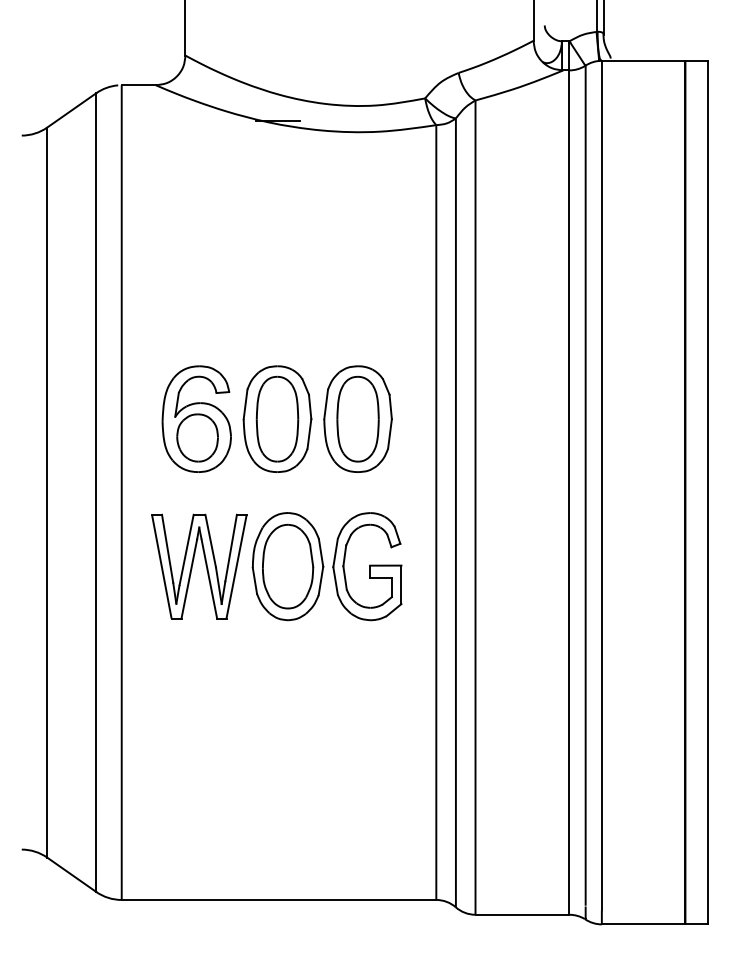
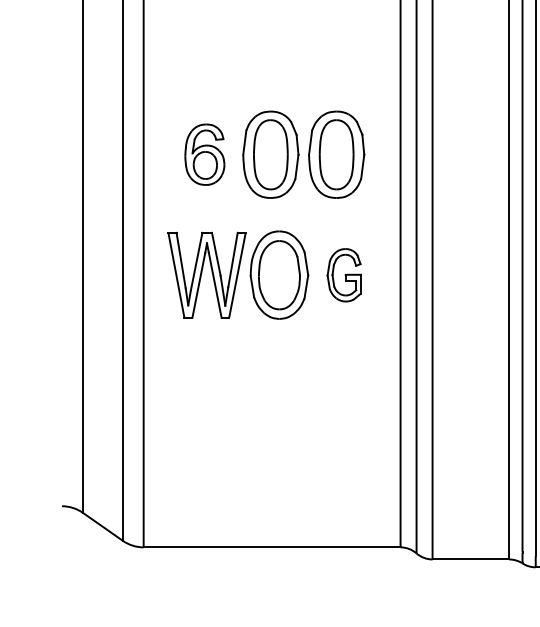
part: (196, 418) -> (204, 154), size x0.7
part: (367, 566) -> (344, 275), size x0.6

